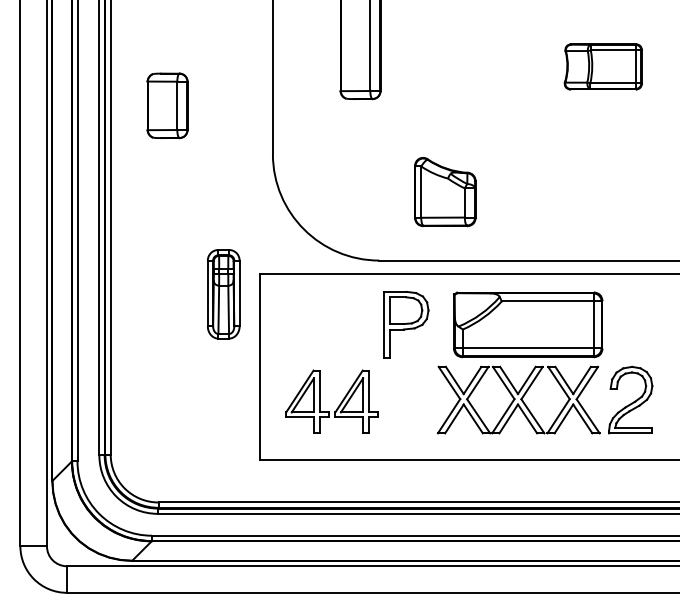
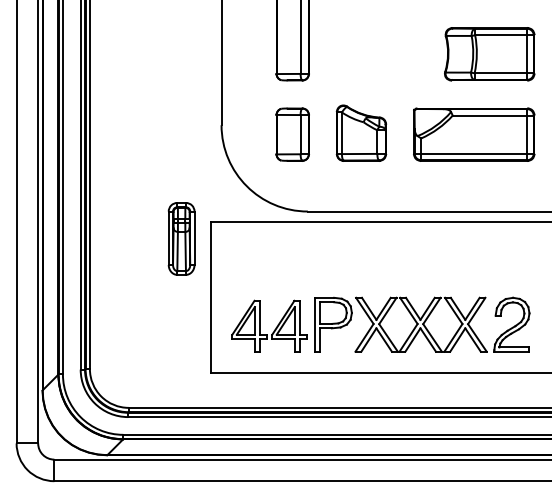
part: (603, 66) -> (489, 54), size x1.43
part: (167, 105) -> (292, 134), moved
part: (445, 192) -> (361, 133), moved
part: (406, 324) -> (334, 324), moved
part: (528, 324) -> (474, 134), moved

